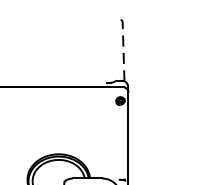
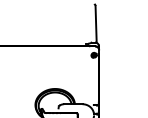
line: (124, 50) -> (96, 23), dashed -> solid

